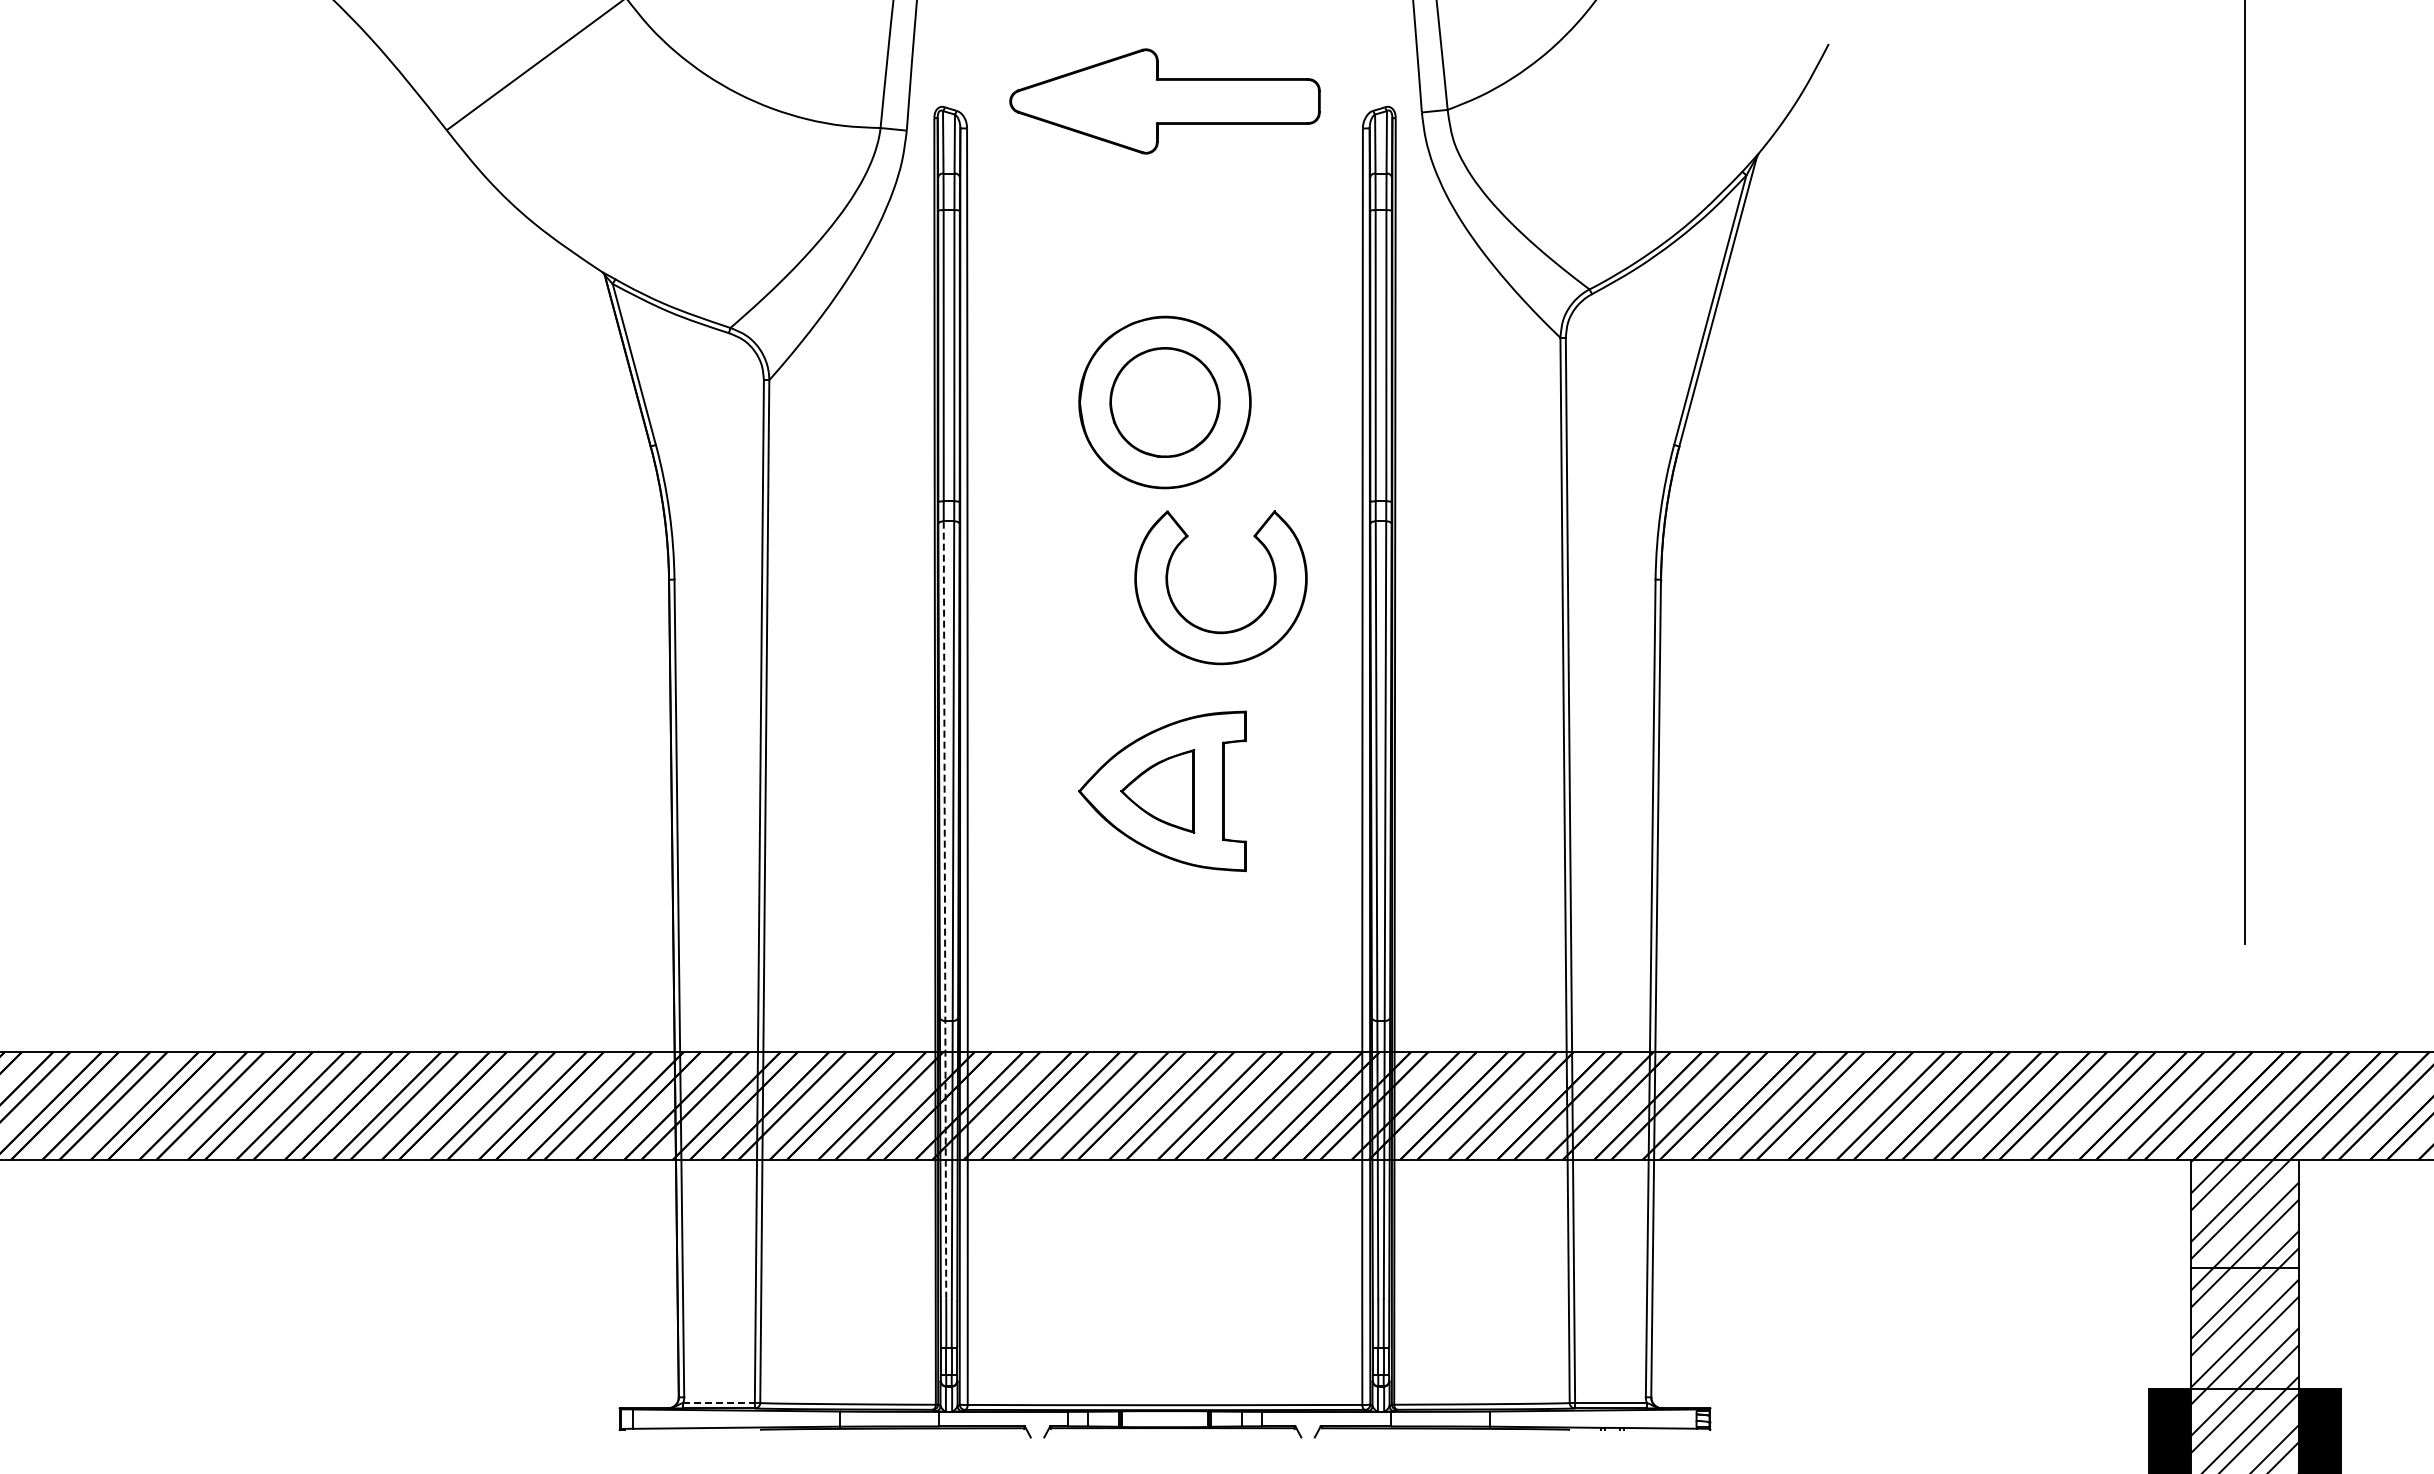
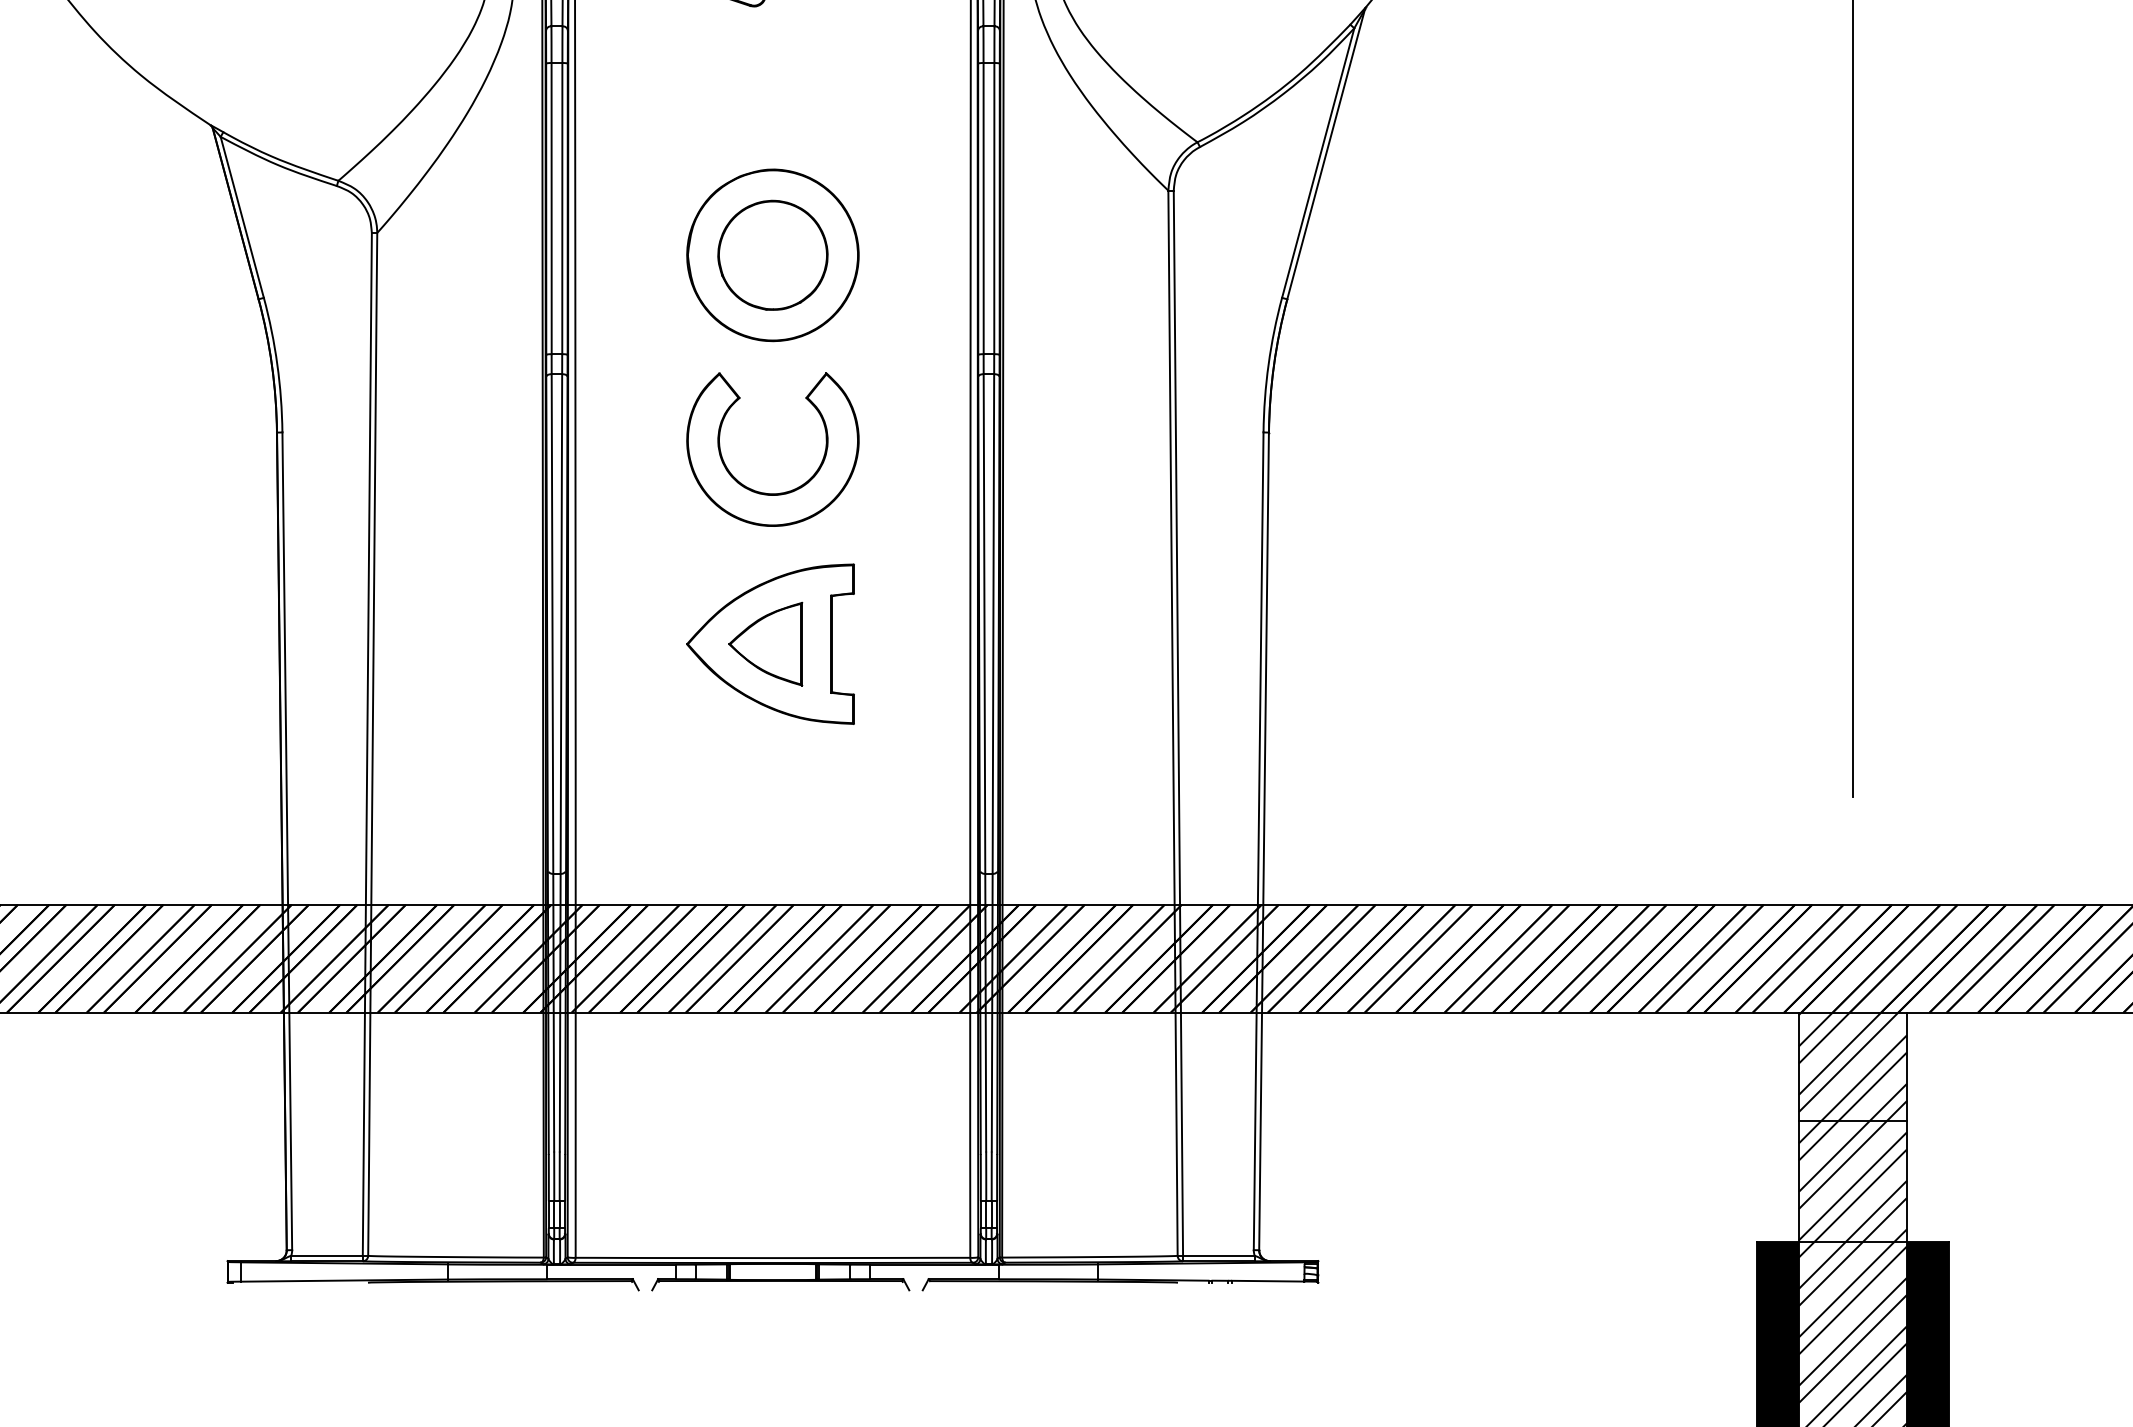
part: (1212, 630) -> (764, 492), moved
line: (944, 909) -> (552, 762), dashed -> solid
line: (719, 1403) -> (327, 1256), dashed -> solid

